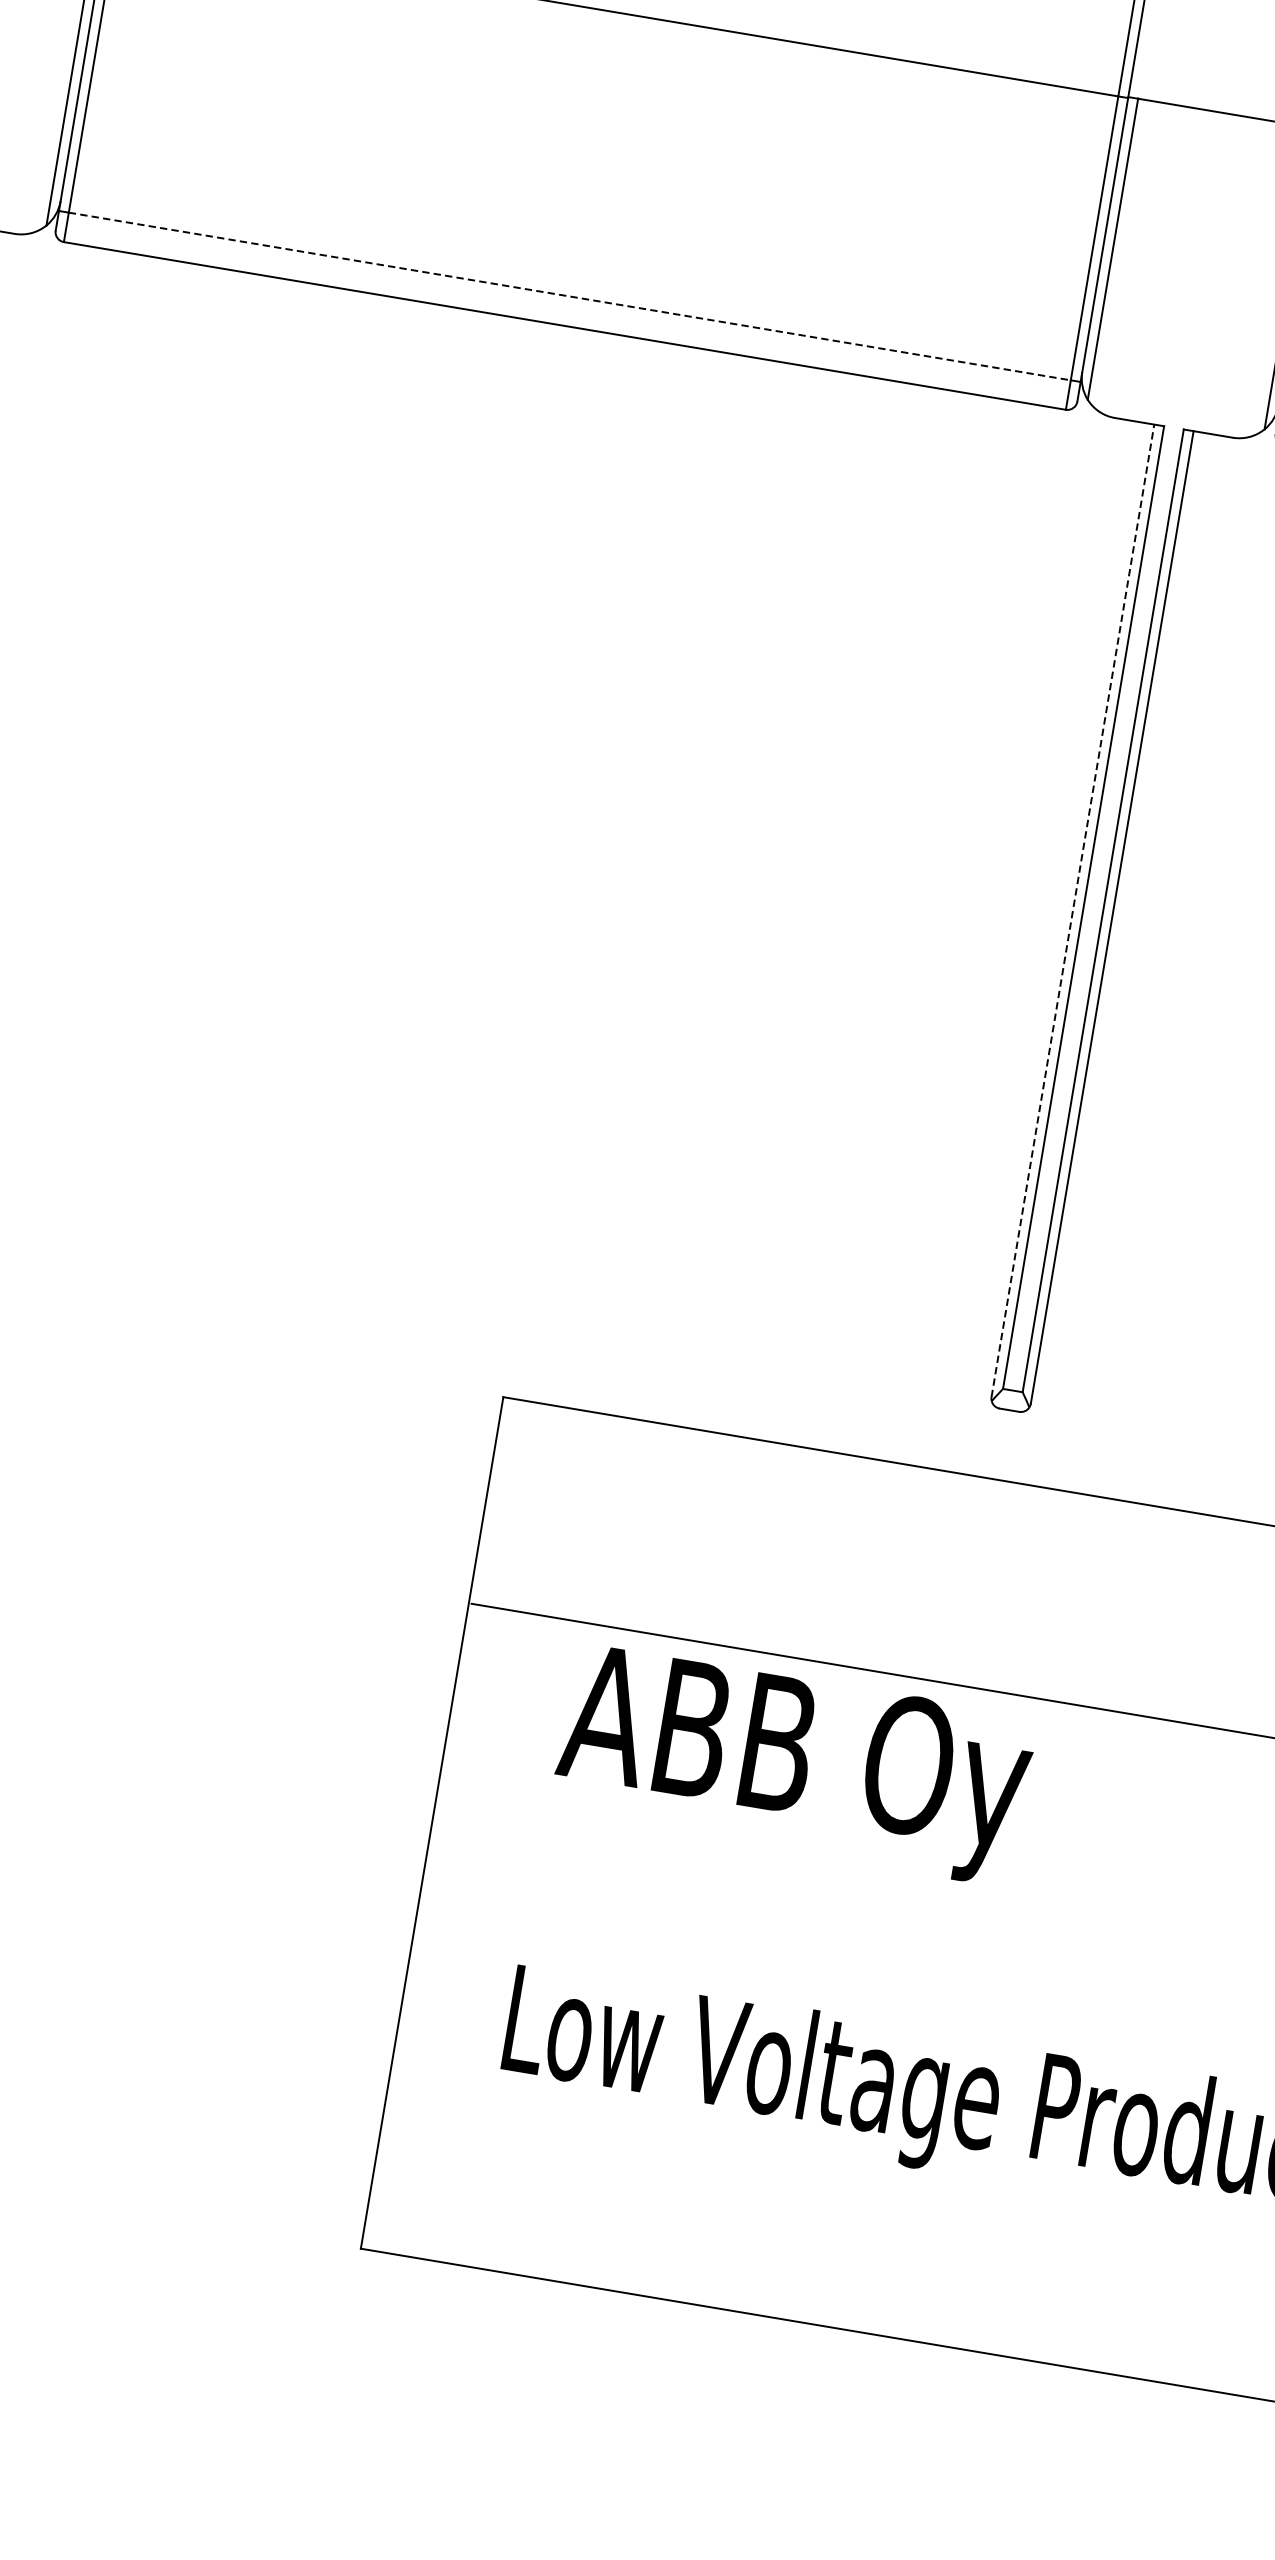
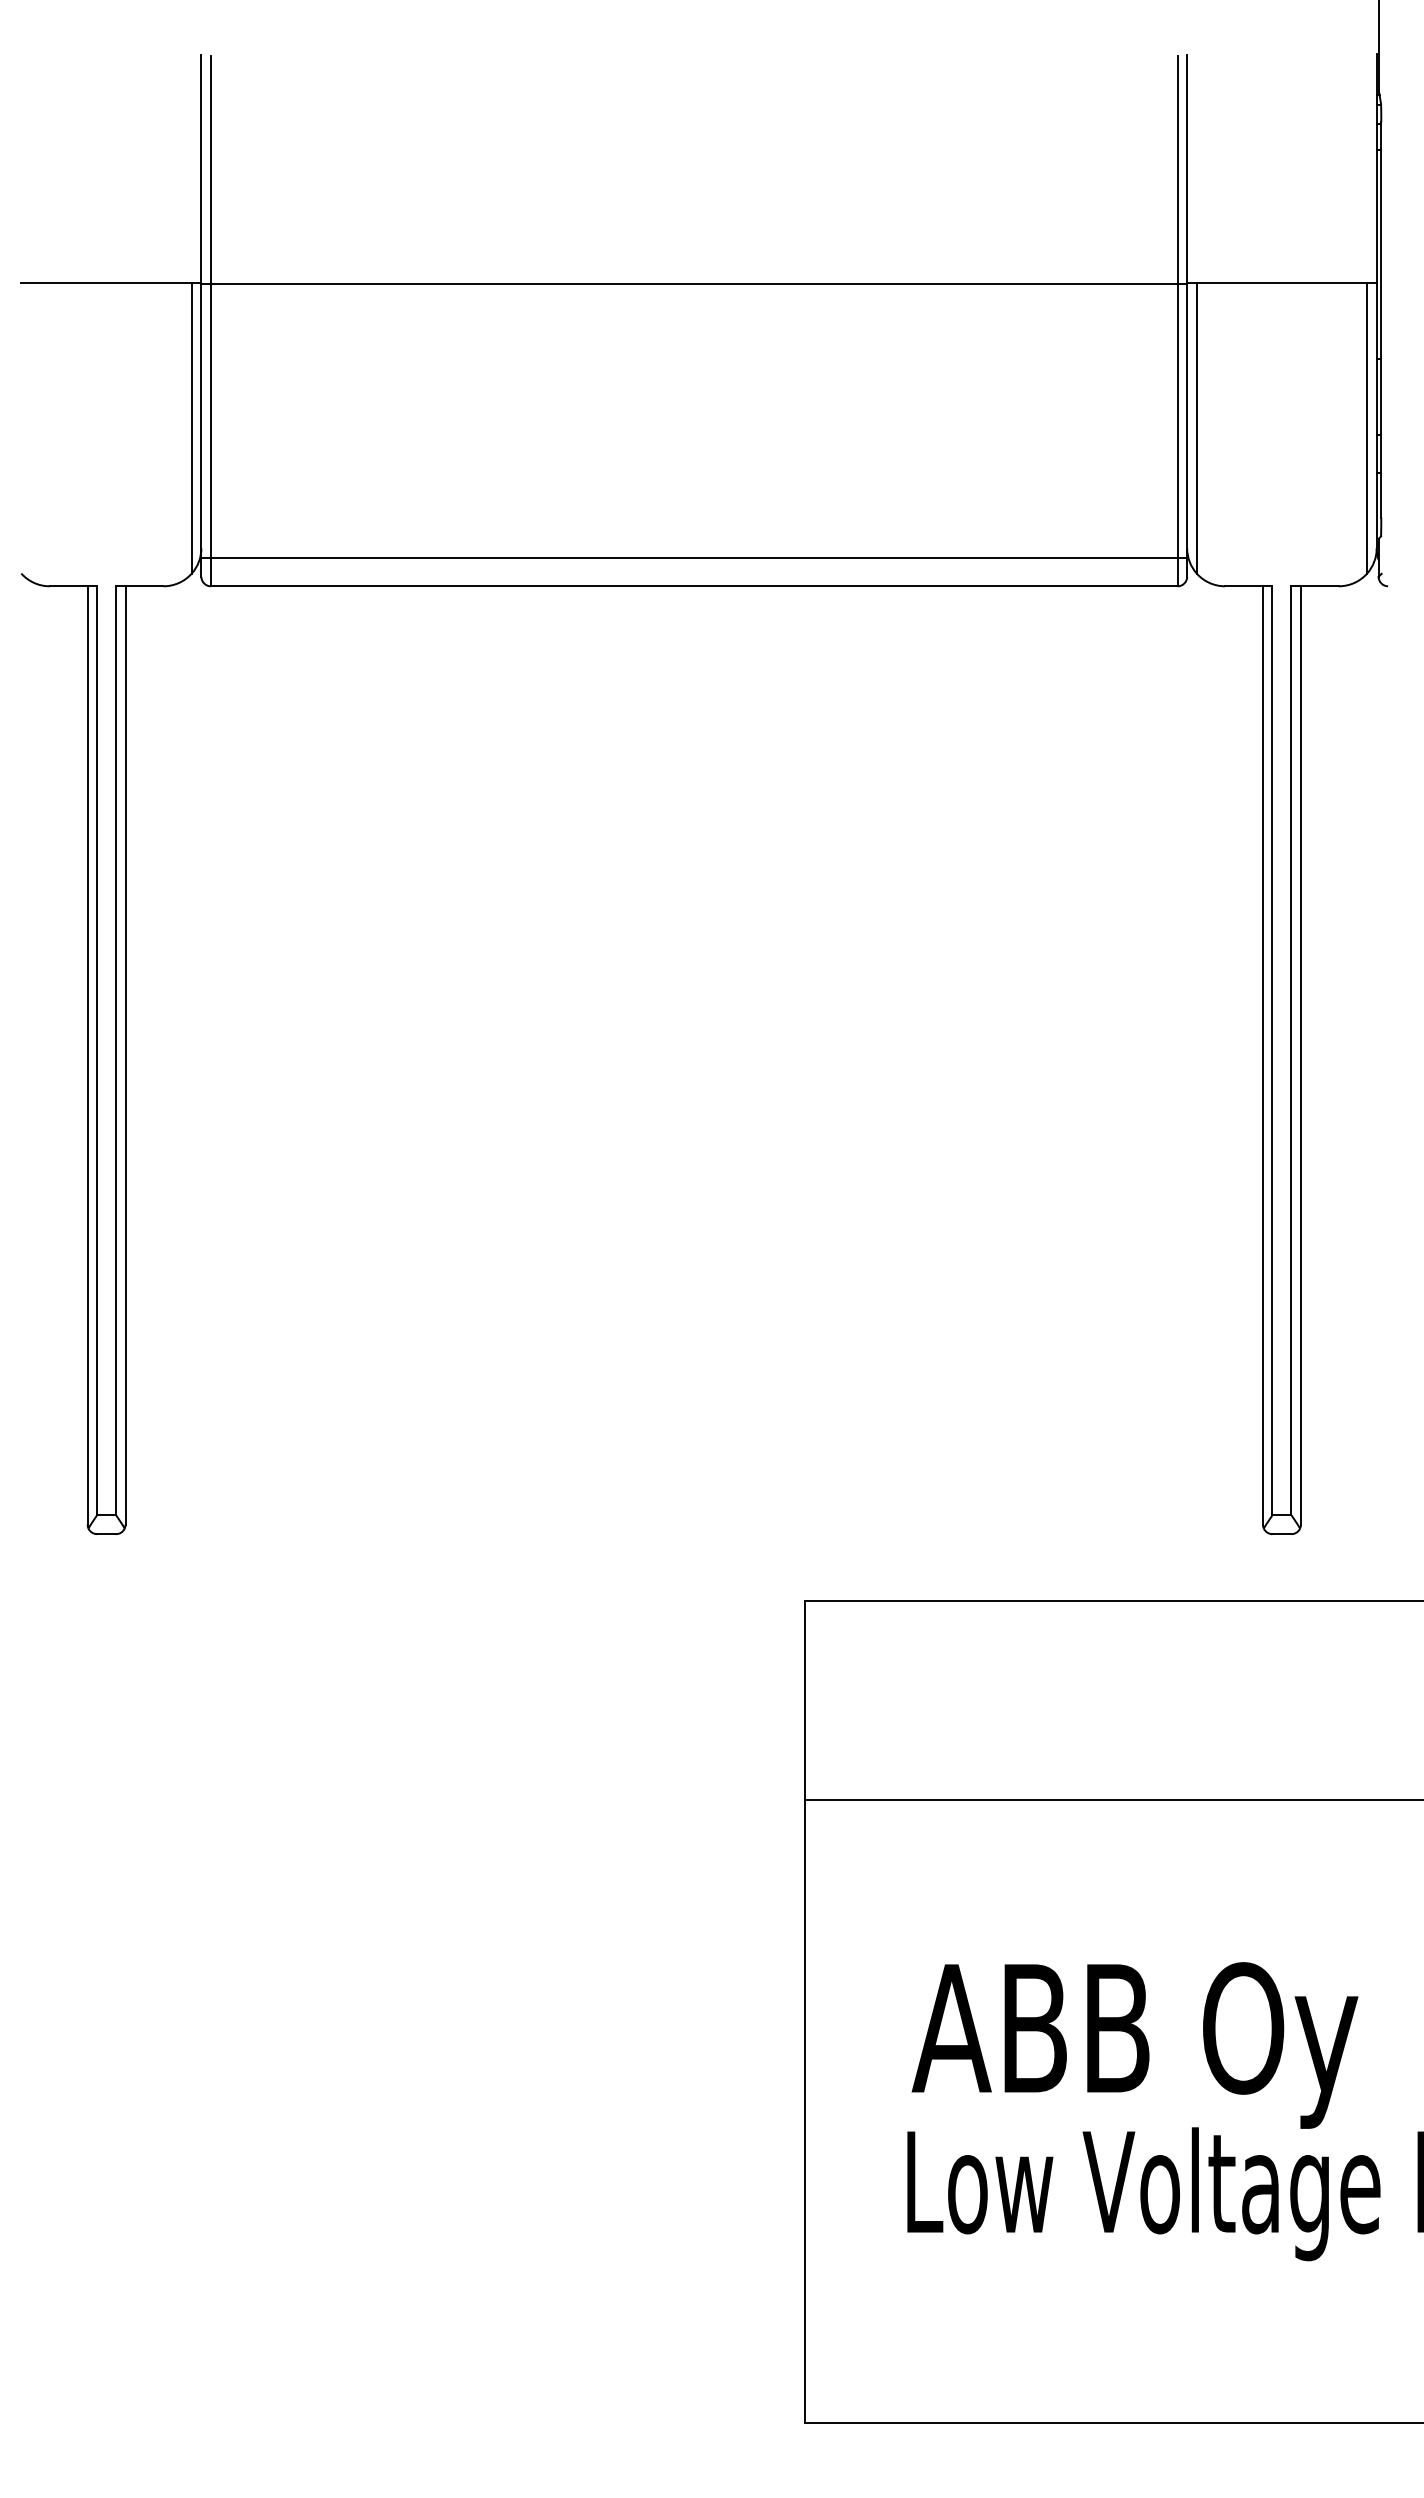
line: (570, 296) -> (694, 557), dashed -> solid
line: (1073, 910) -> (1263, 1055), dashed -> solid
text: (793, 1764) -> (1134, 2045), moved

